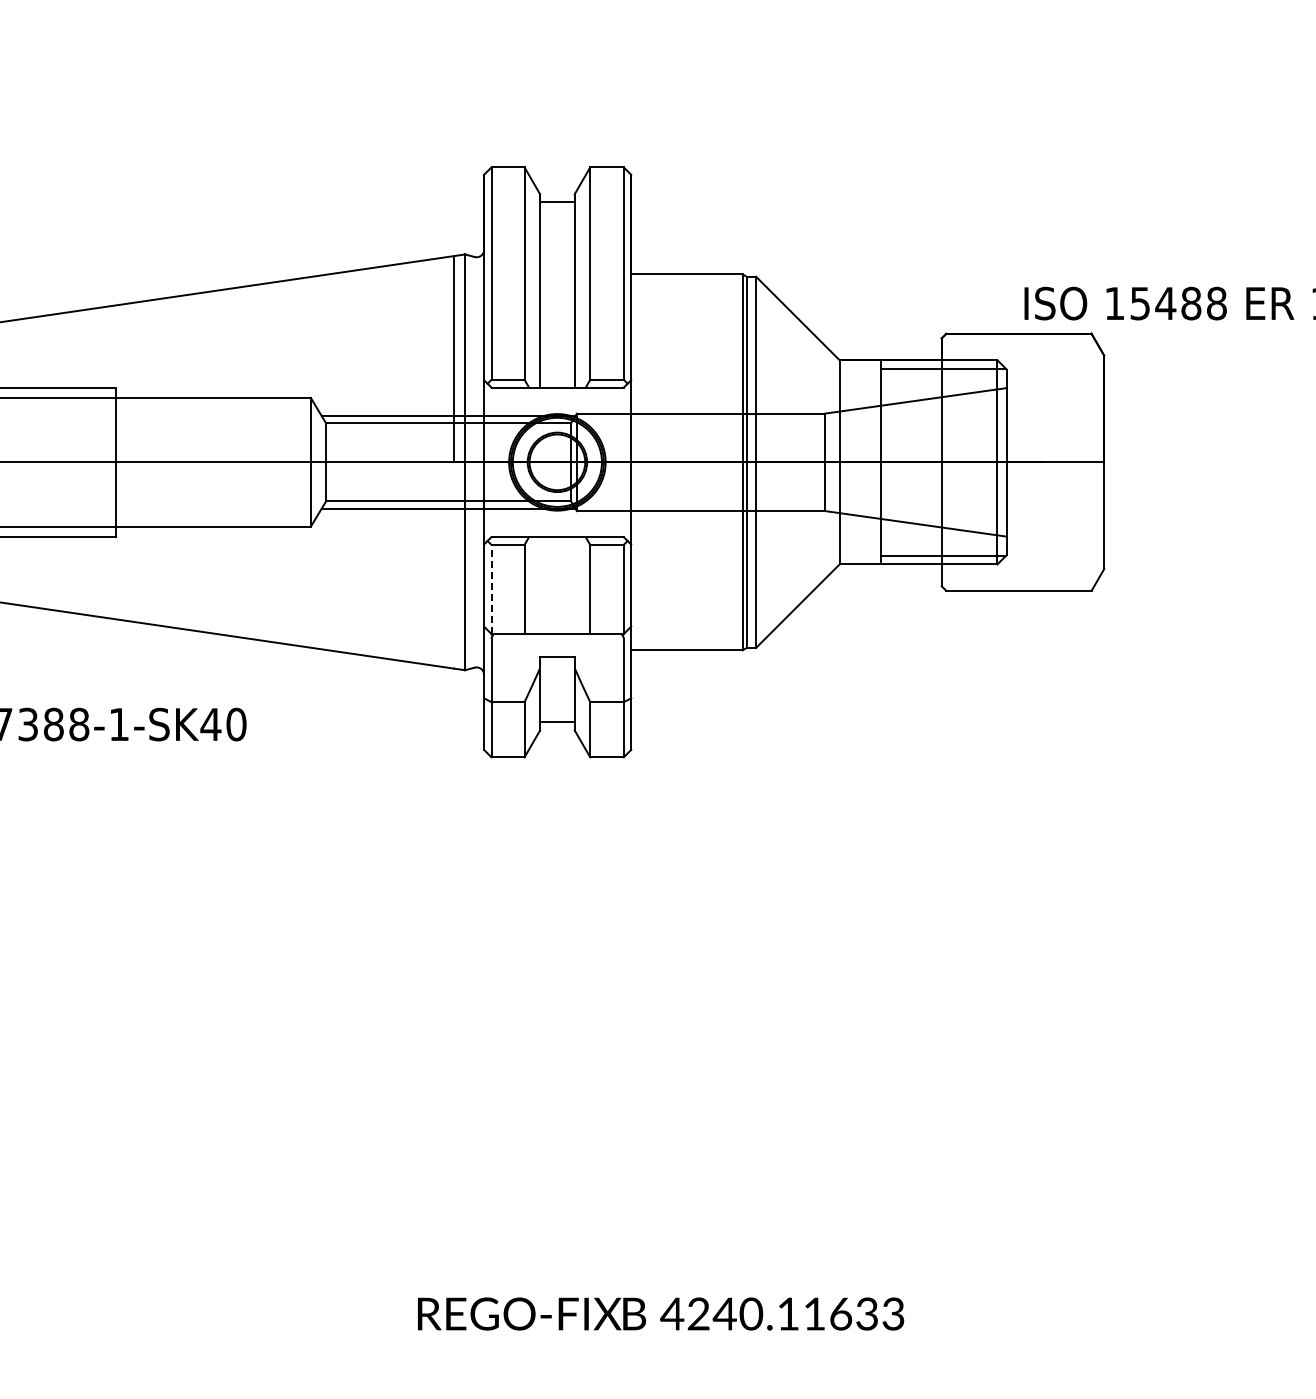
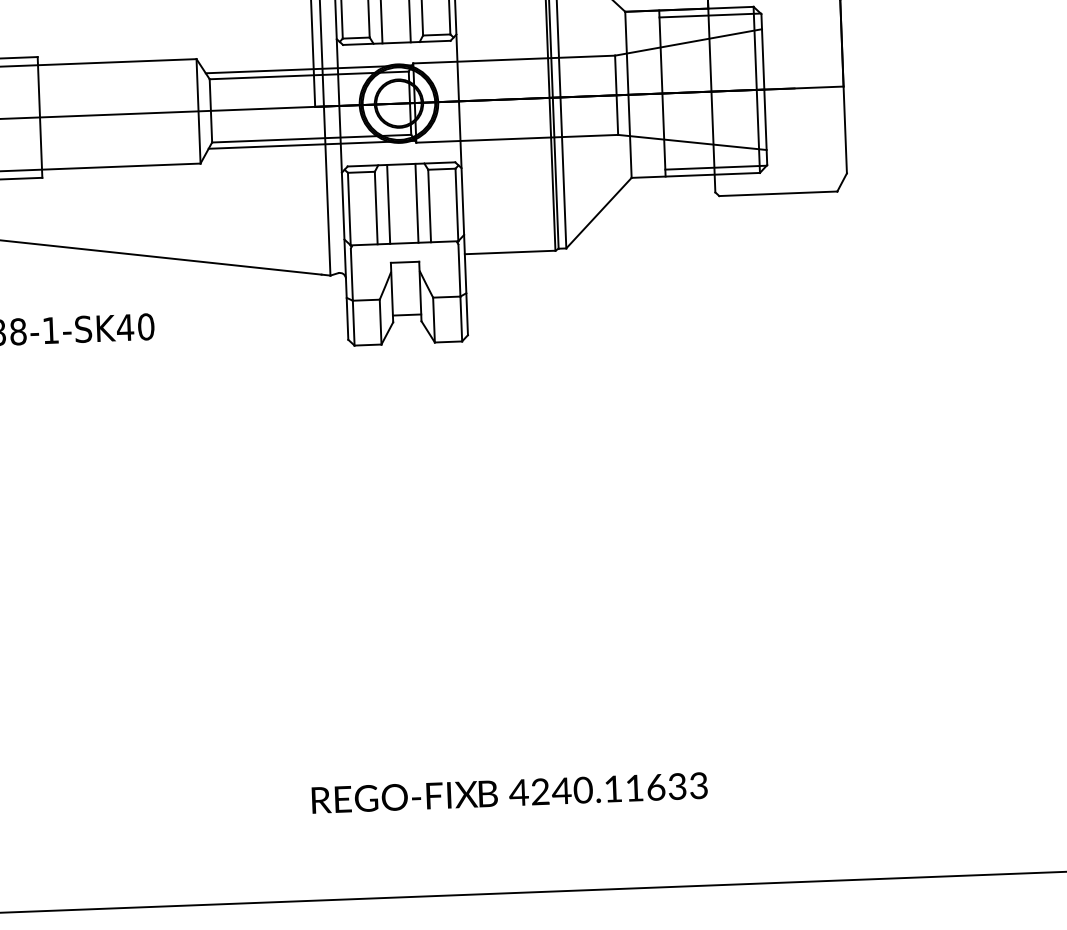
line: (540, 585) -> (389, 204), added
line: (574, 585) -> (416, 203), added
line: (491, 589) -> (349, 209), dashed -> solid

